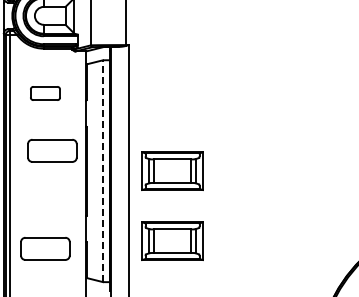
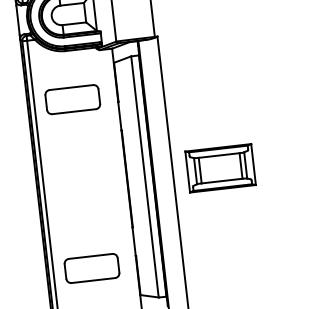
part: (45, 93) -> (72, 99), size x1.67
part: (52, 150) -> (87, 160), removed
line: (102, 171) -> (144, 177), dashed -> solid
part: (172, 240) -> (229, 243), removed

